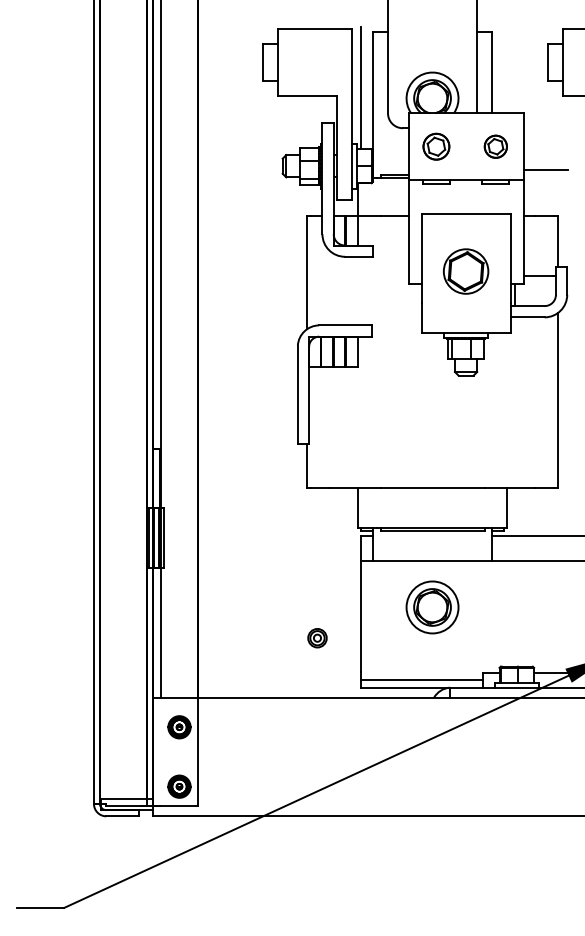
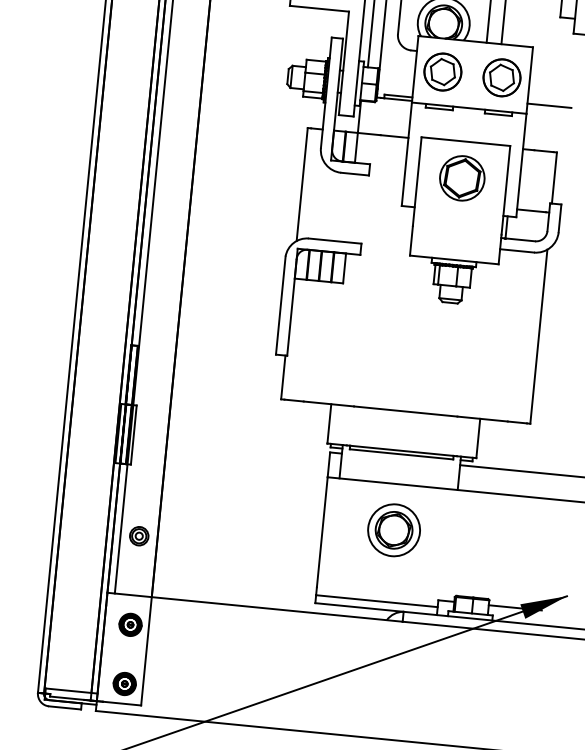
part: (436, 146) -> (443, 71), size x1.43
part: (495, 146) -> (501, 77), size x1.67
part: (465, 271) -> (461, 178), moved
part: (317, 638) -> (139, 536), moved

